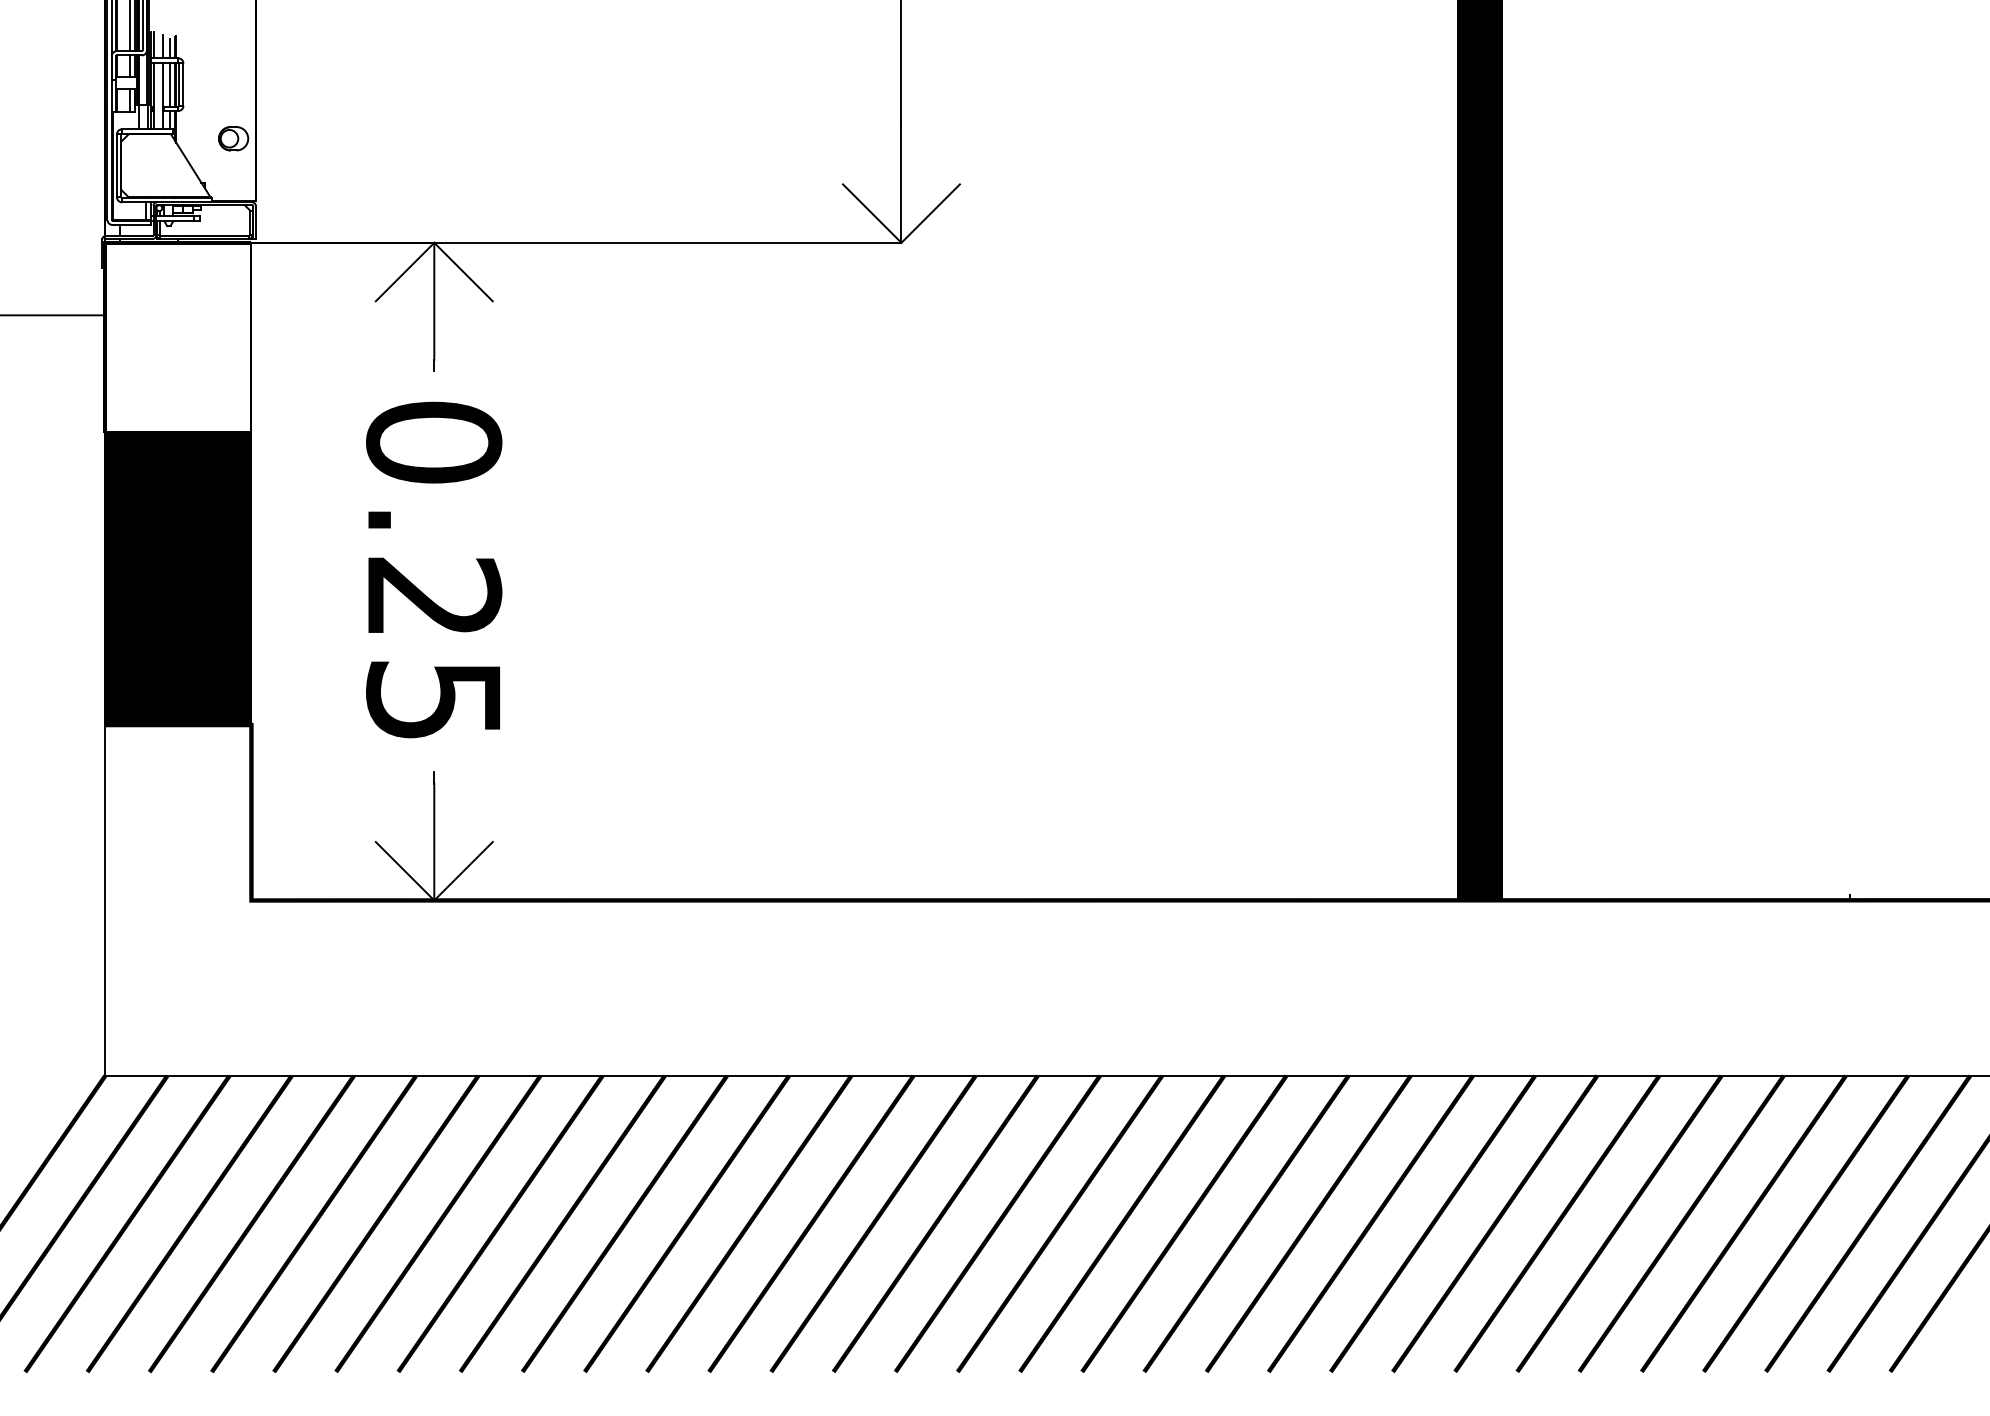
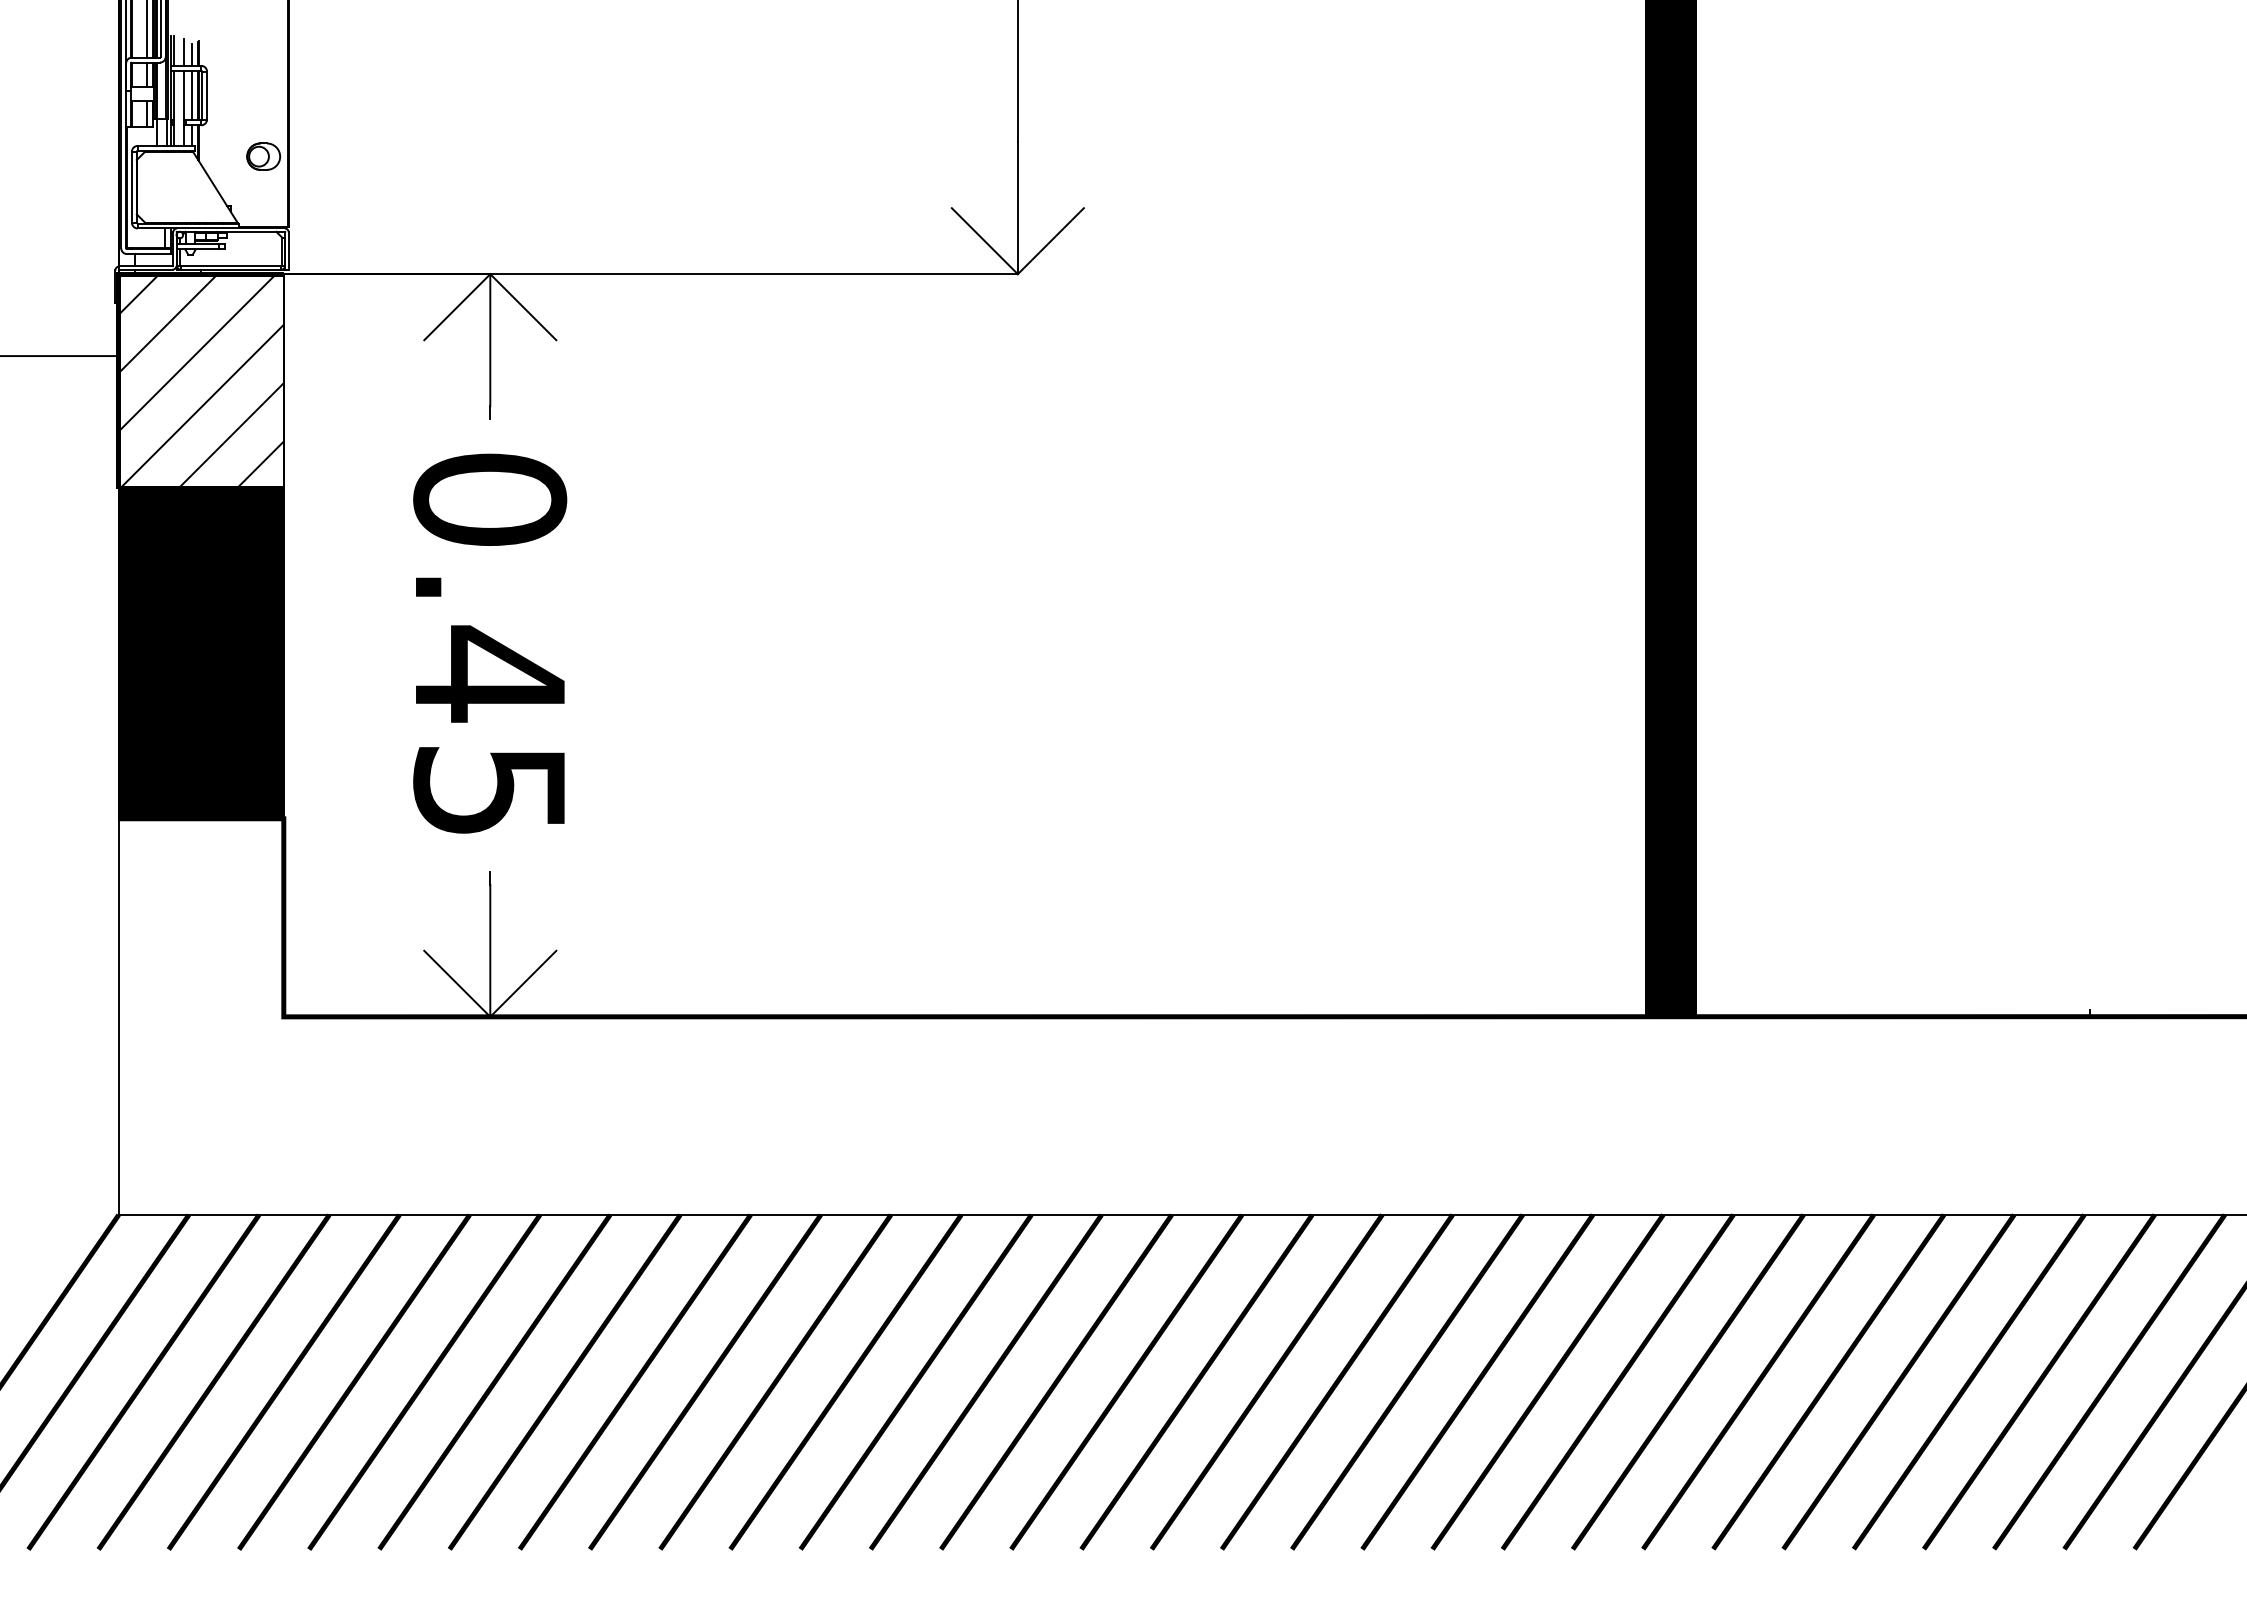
hatch: (178, 337) -> (201, 381), added
text: (435, 596) -> (491, 673), 0.25 -> 0.45

